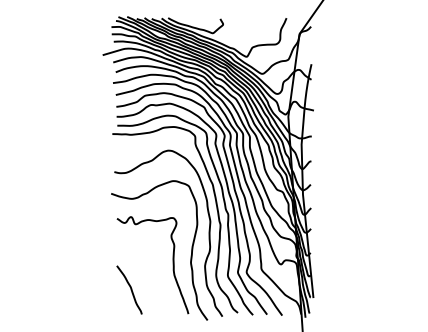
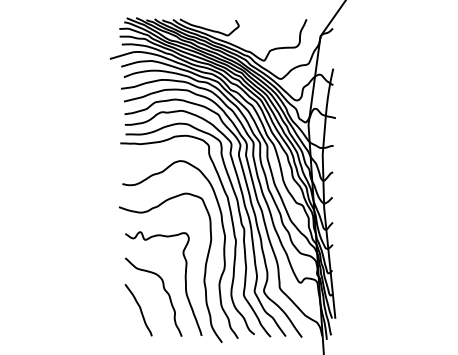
curve: (152, 270) -> (163, 289), added

